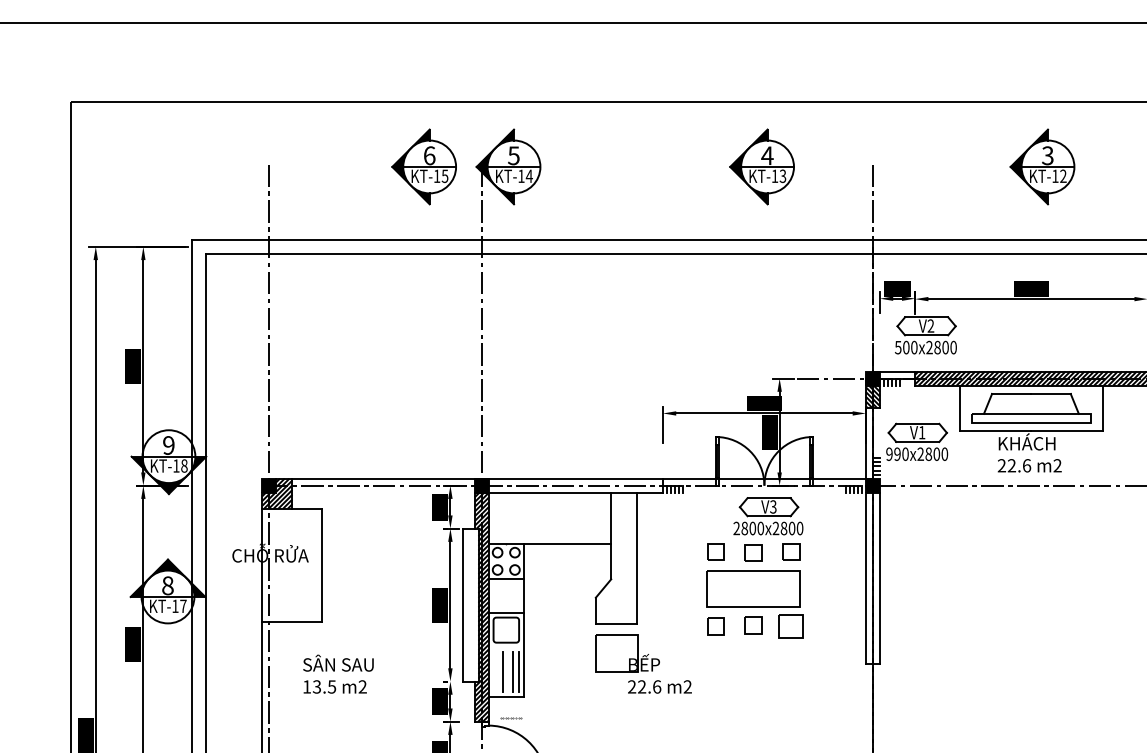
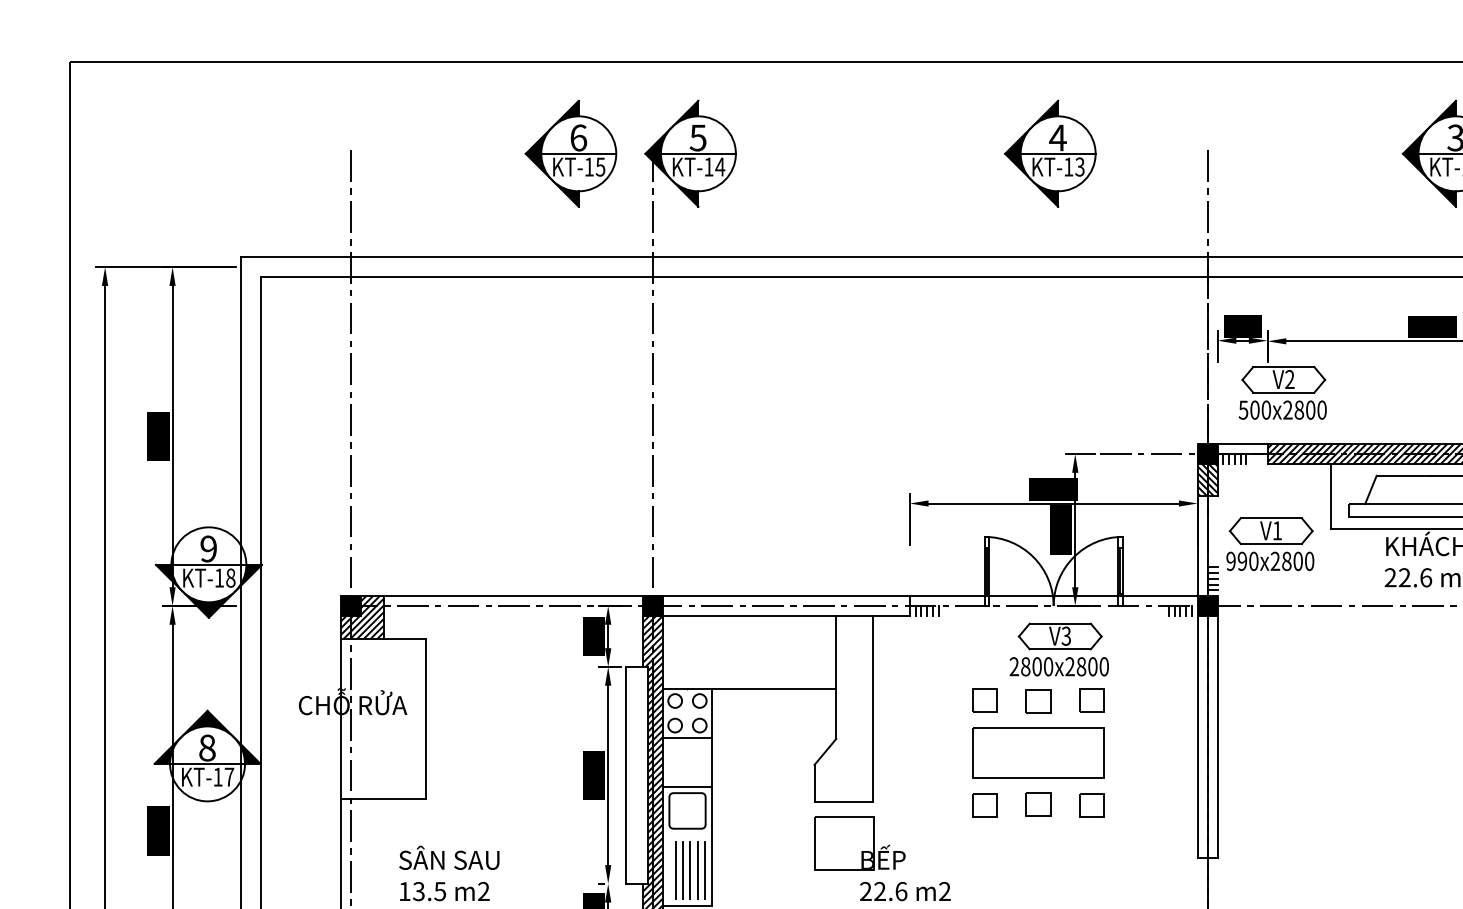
part: (791, 626) -> (1092, 805), size x0.71
line: (497, 672) -> (674, 871), added
line: (508, 672) -> (690, 871), added

